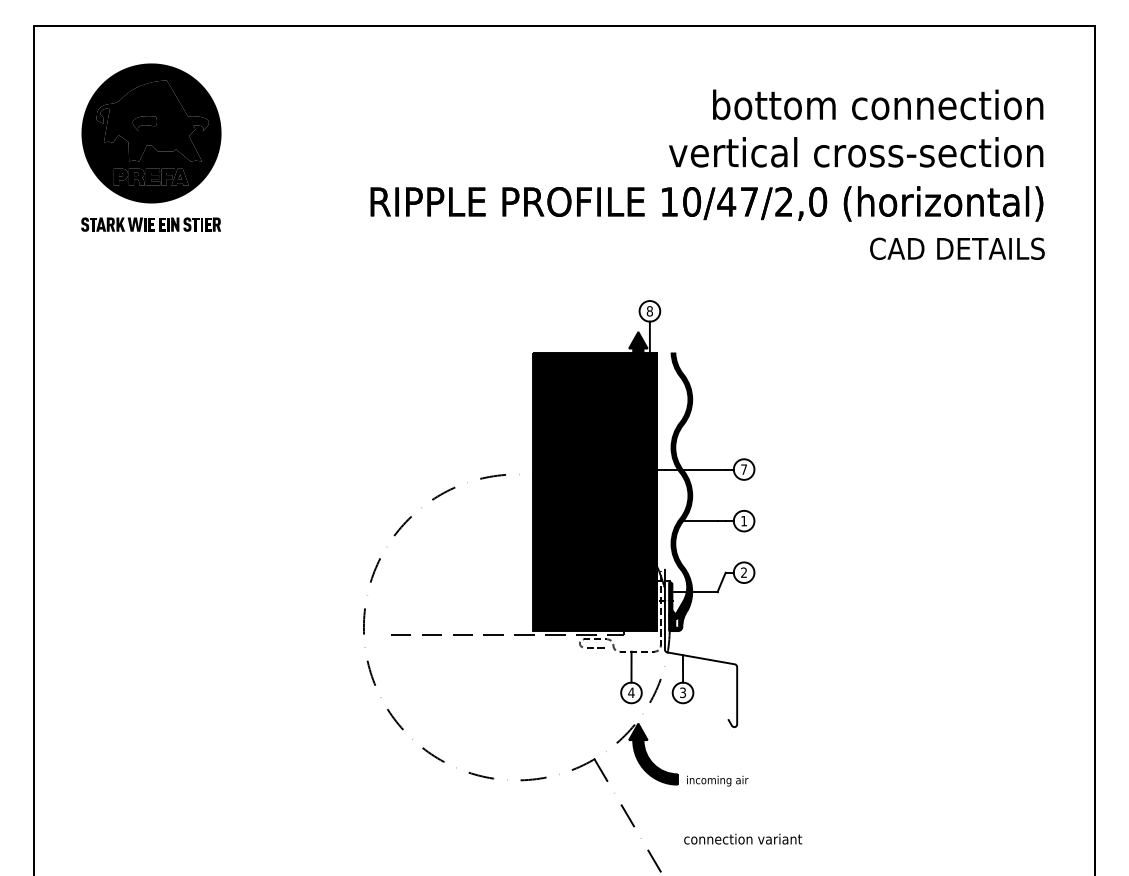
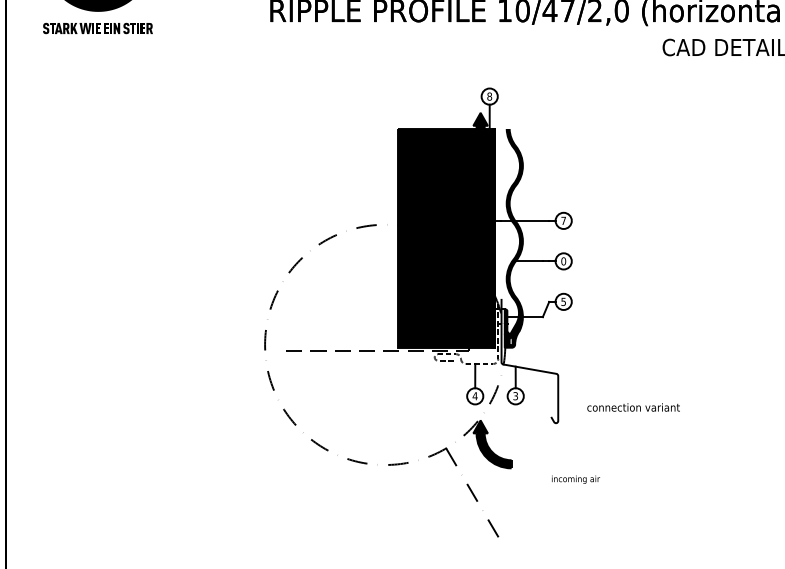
text: (744, 520) -> (563, 260), 1 -> 0
text: (743, 572) -> (563, 301), 2 -> 5
text: (717, 780) -> (575, 479), moved
text: (743, 838) -> (633, 406), moved

